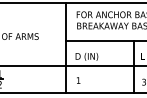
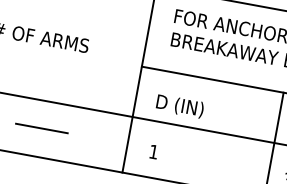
line: (23, 79) -> (40, 129), added

